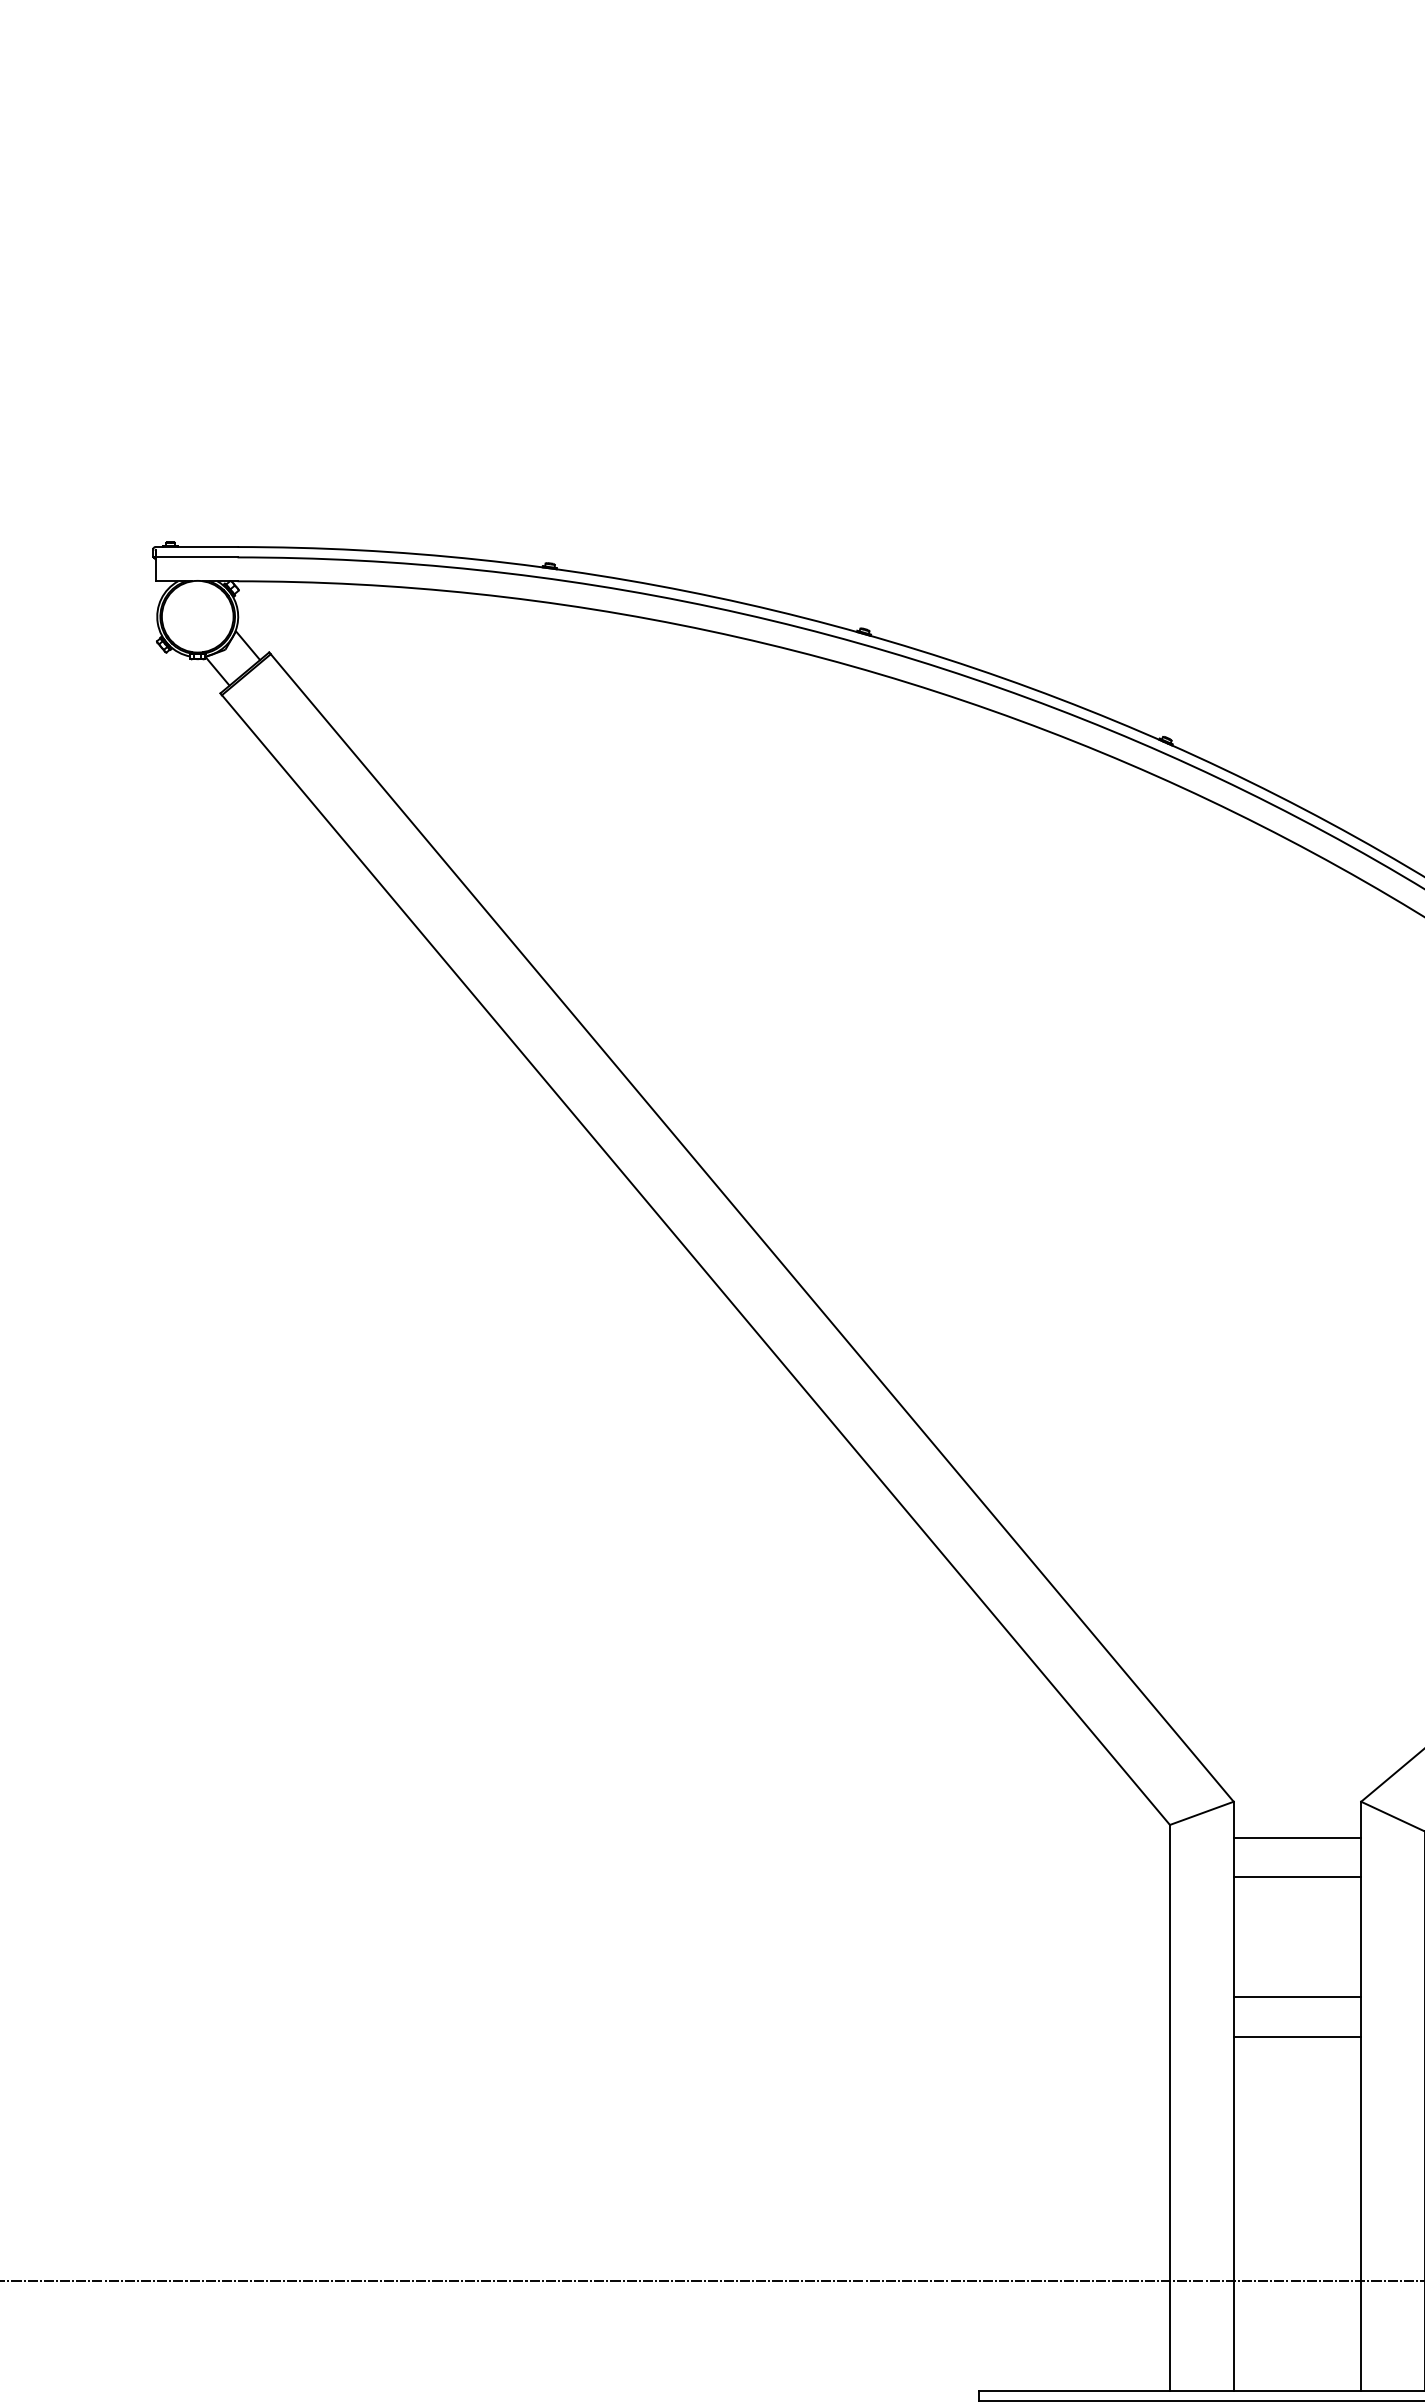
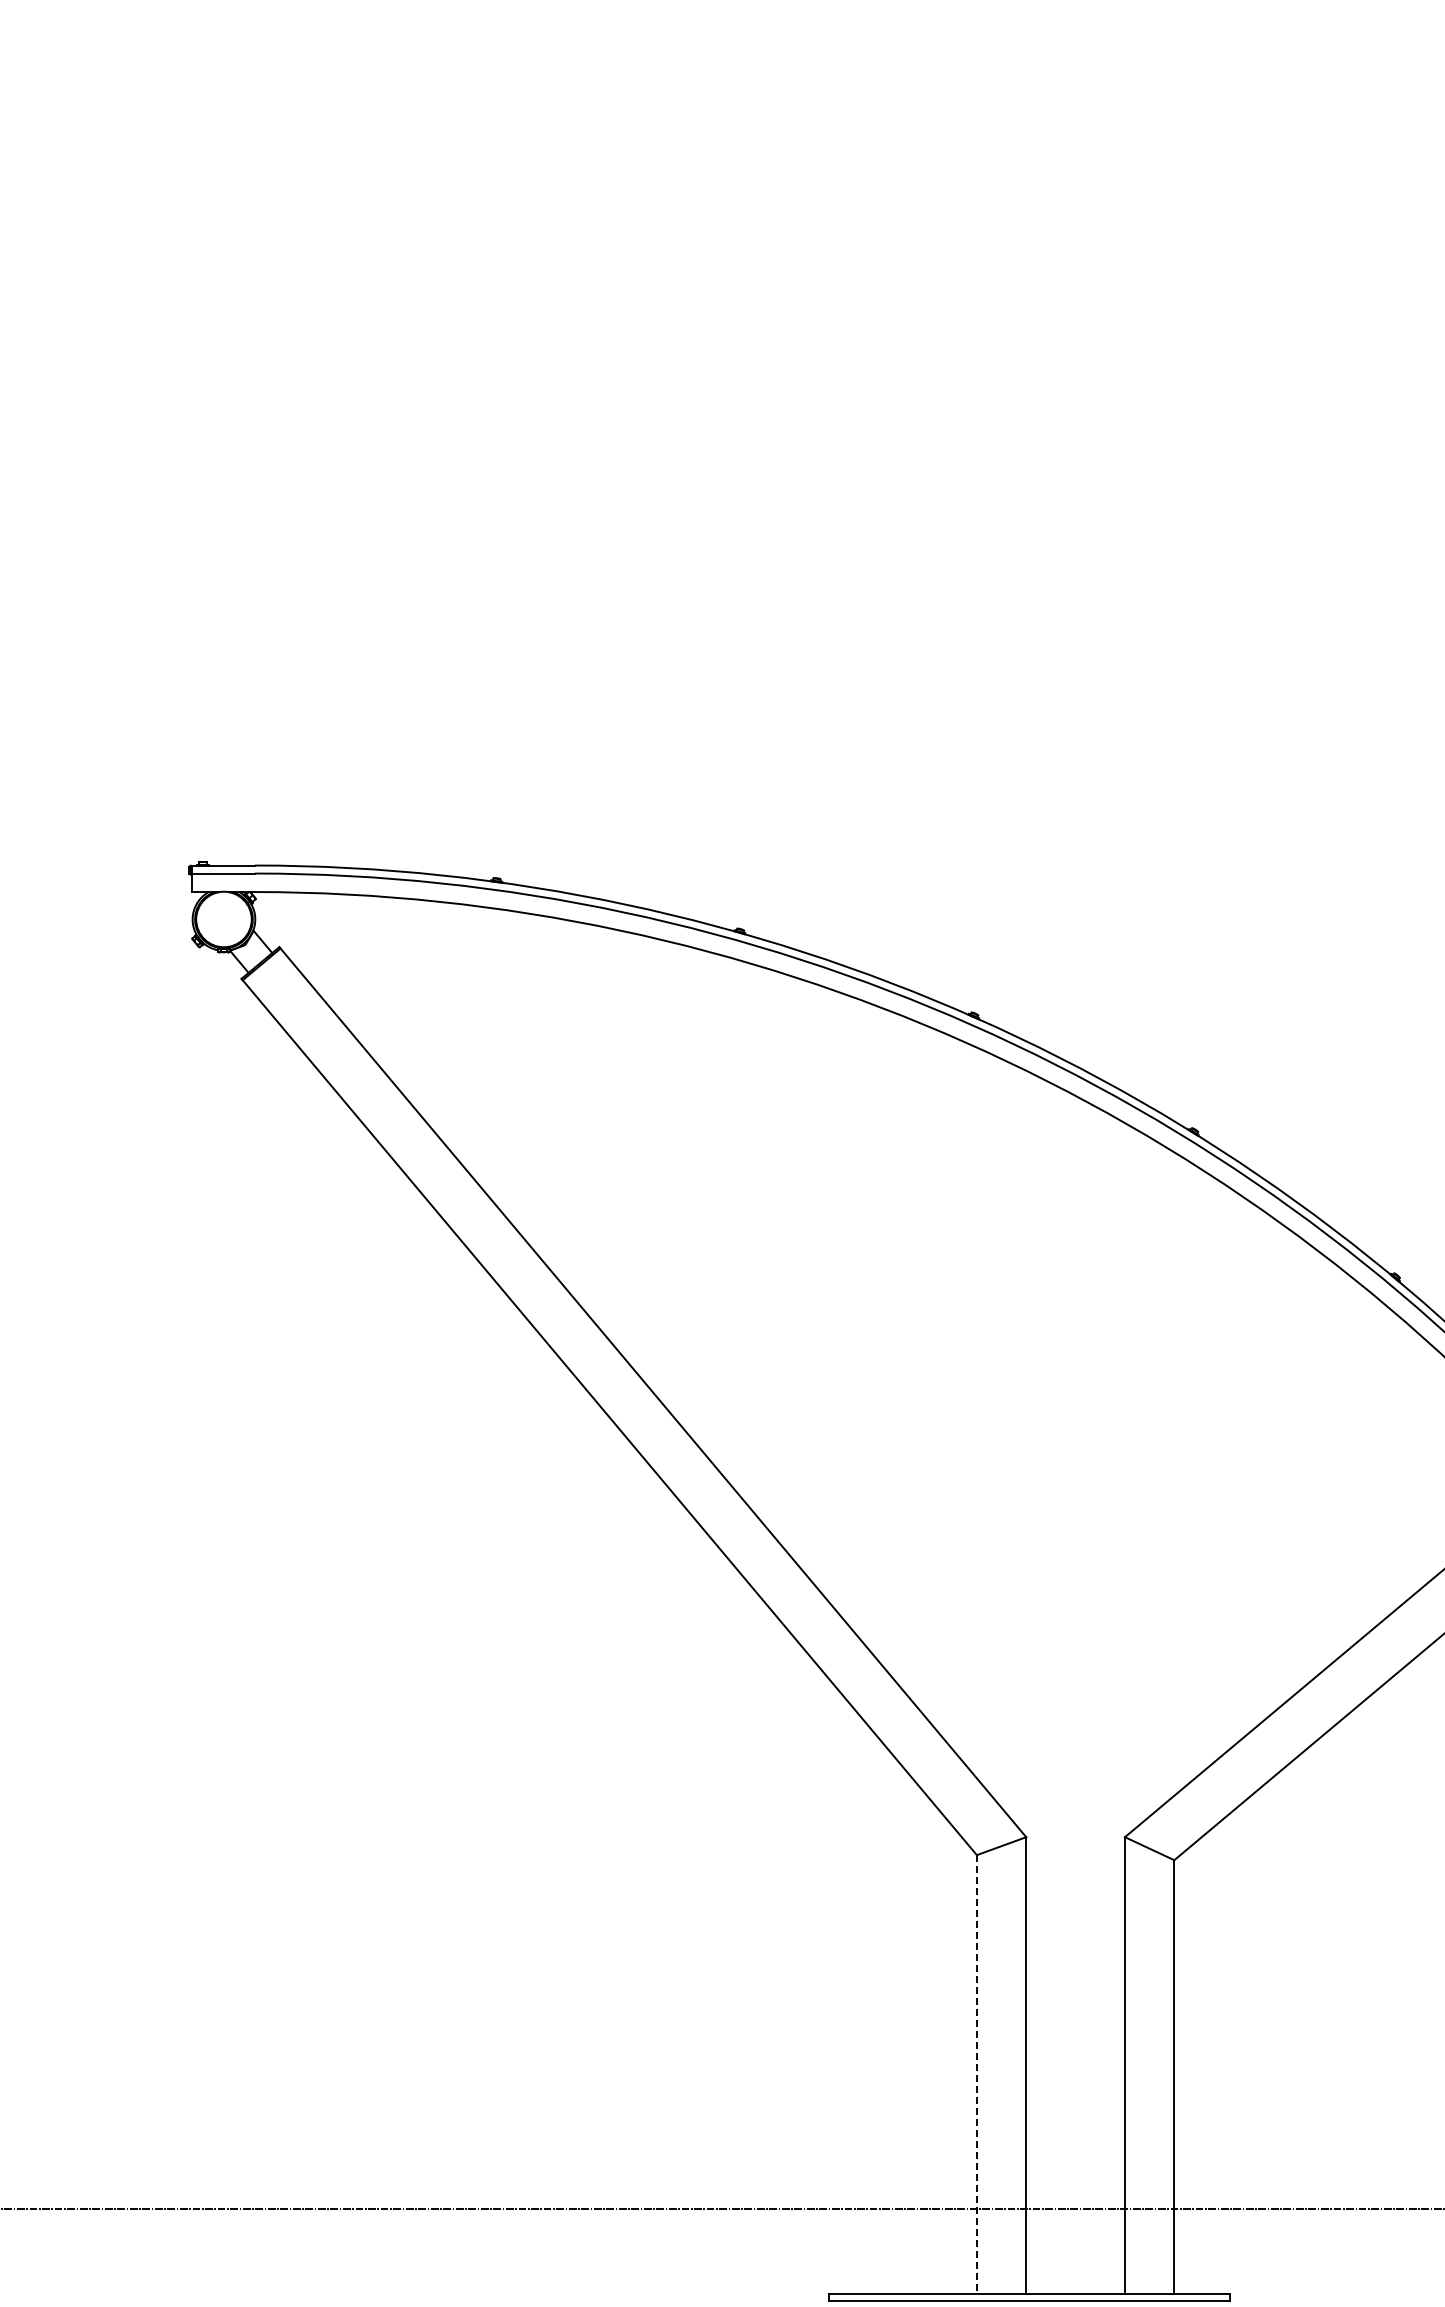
line: (1297, 1837) -> (1075, 1864), removed
line: (1297, 1877) -> (1075, 1895), removed
line: (1297, 1997) -> (1075, 1988), removed
line: (1297, 2037) -> (1075, 2019), removed
line: (1169, 2108) -> (976, 2074), solid -> dashed

